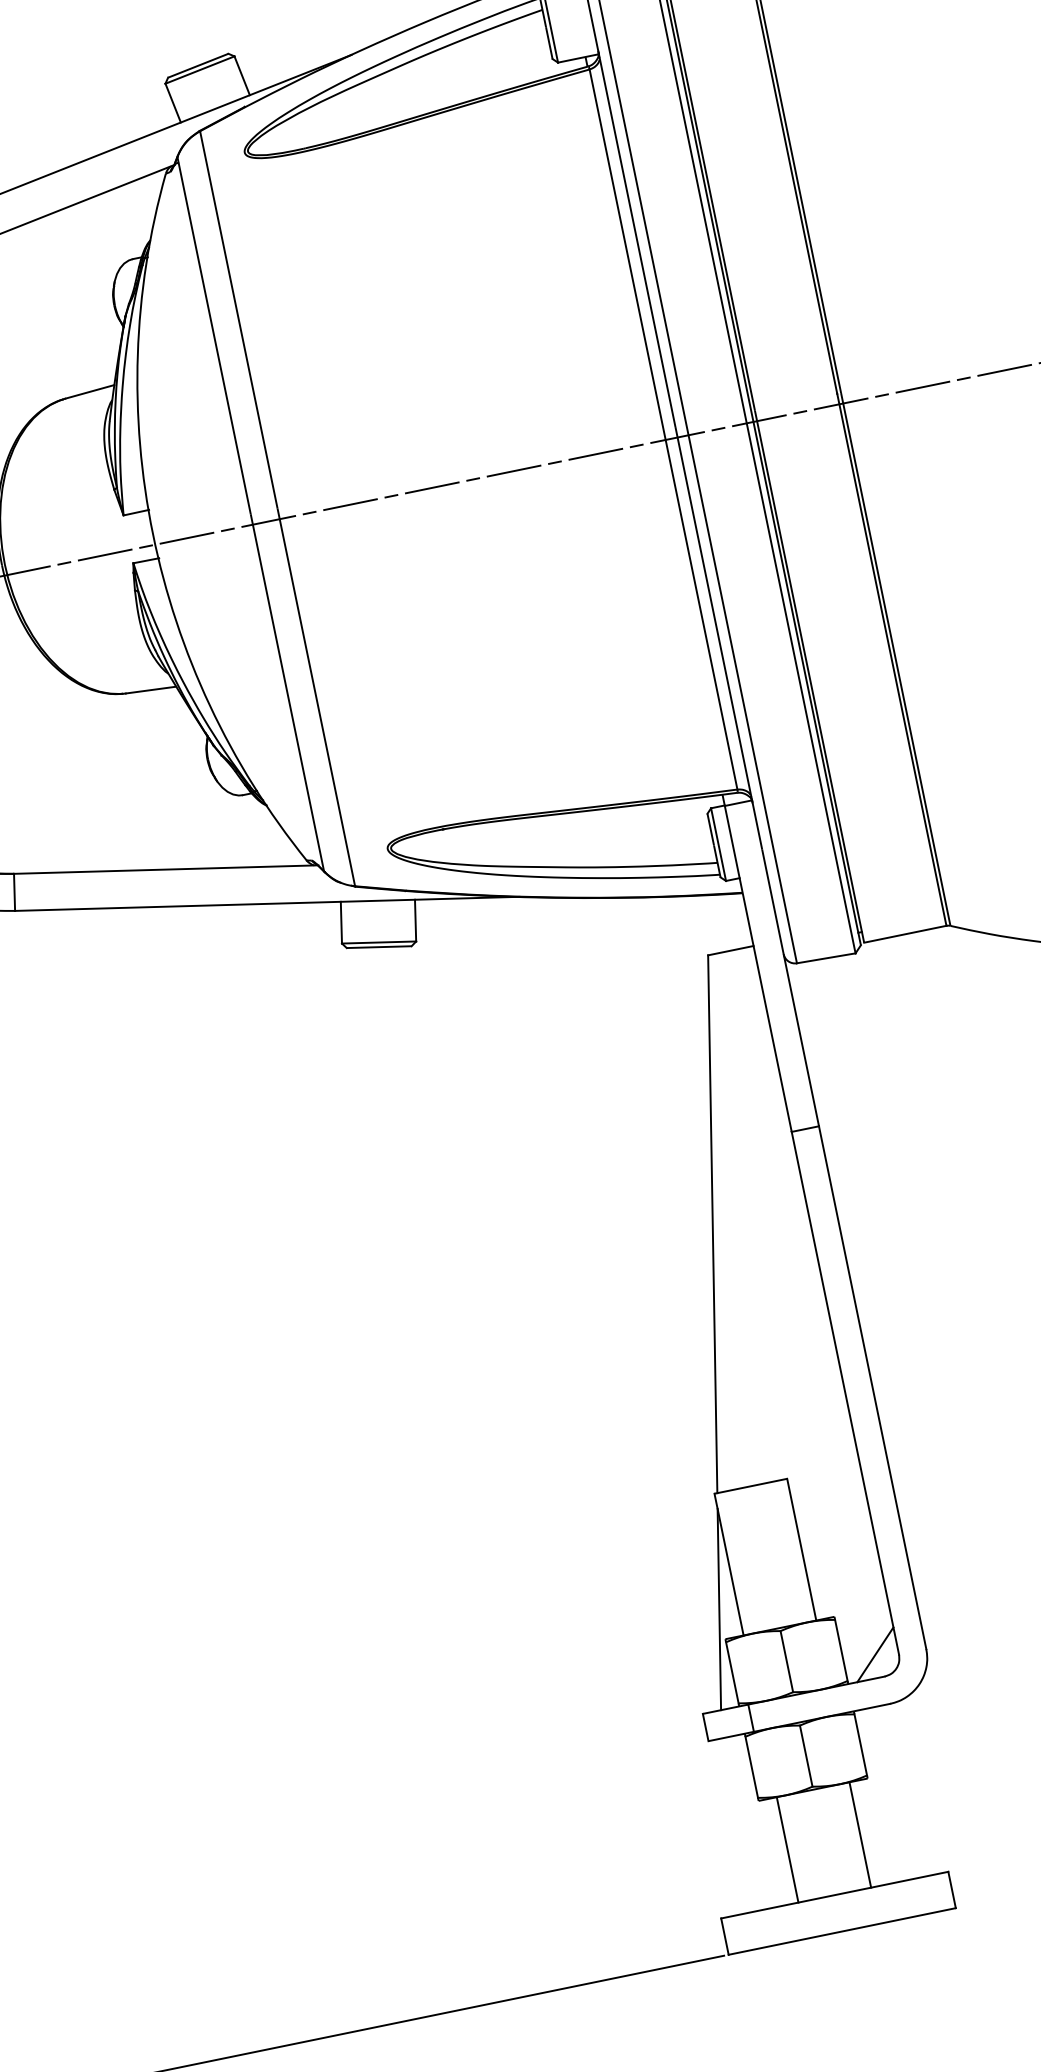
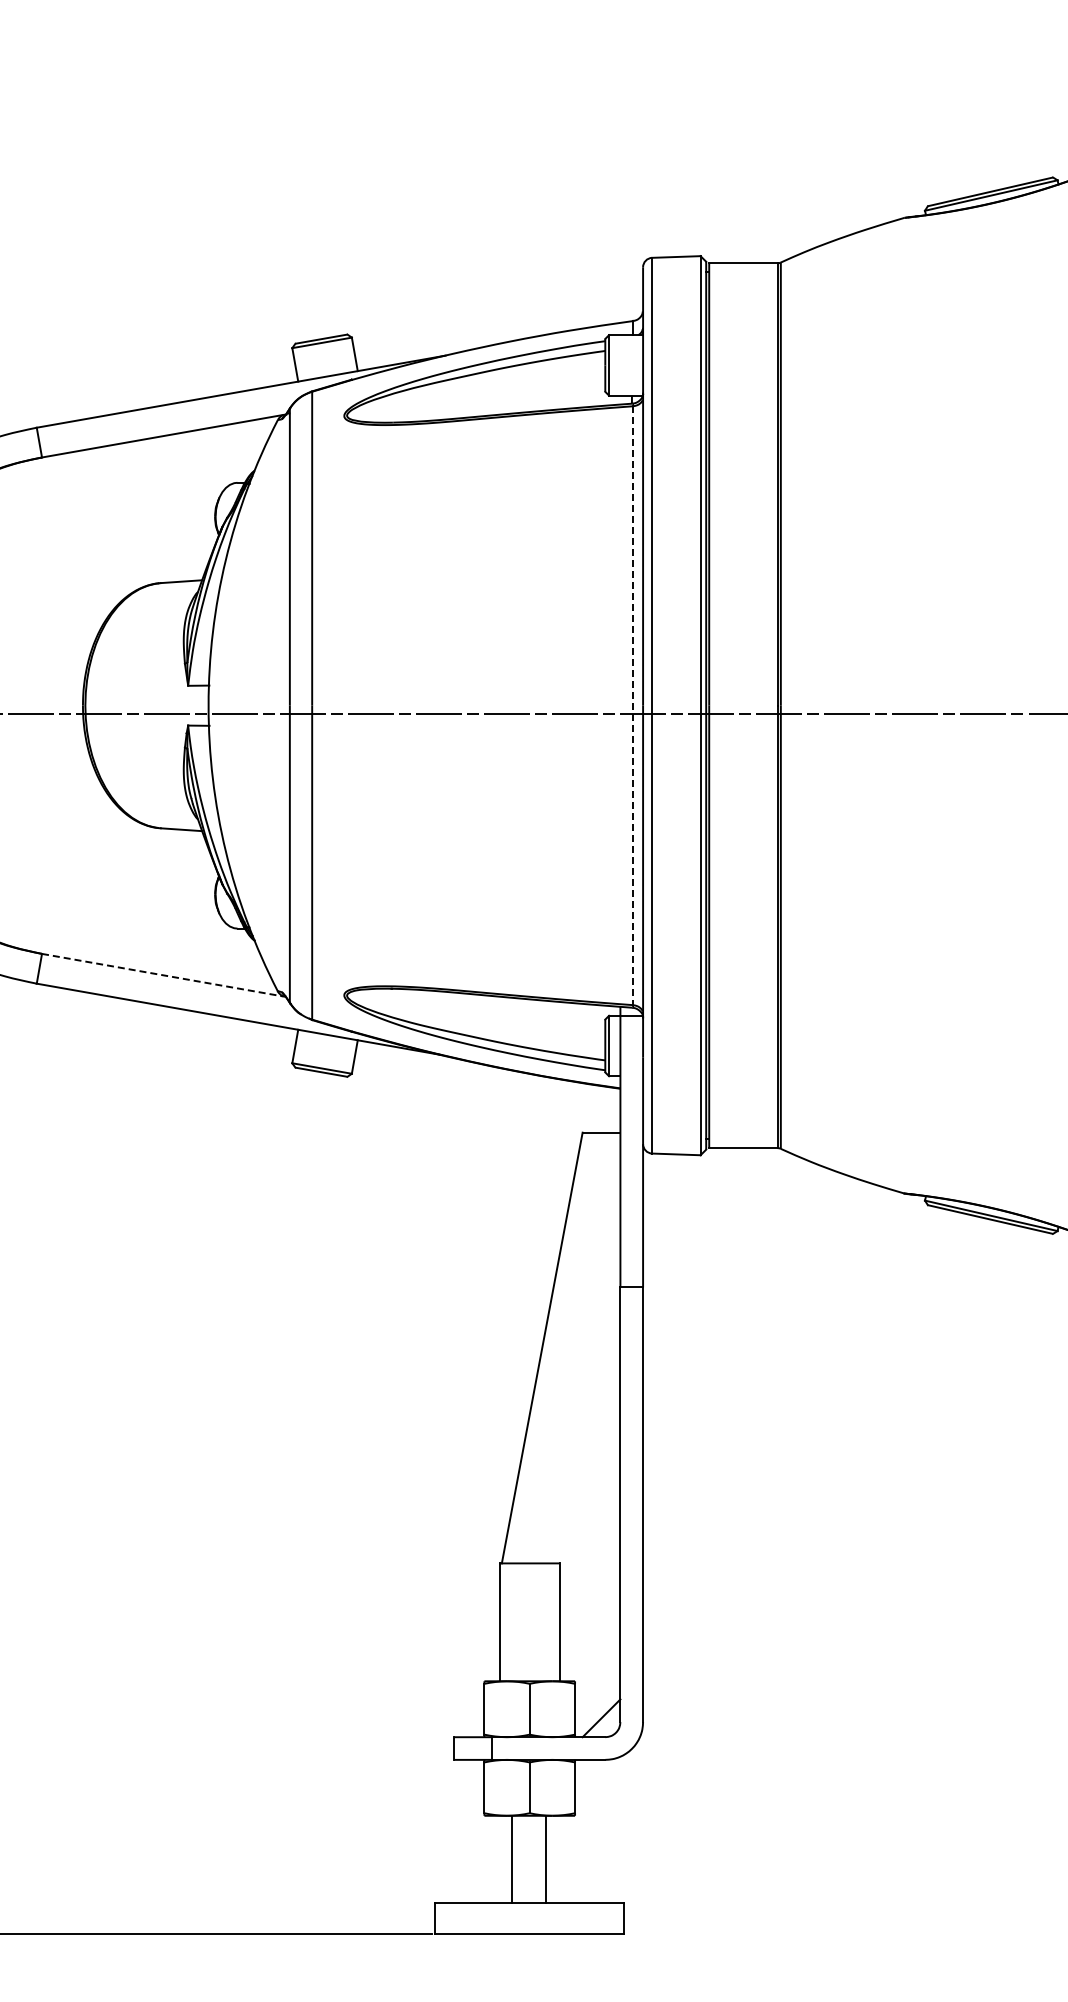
line: (664, 430) -> (633, 706), solid -> dashed
line: (166, 869) -> (164, 975), solid -> dashed
line: (719, 1609) -> (484, 1656), removed
line: (859, 1834) -> (511, 1859), moved
line: (787, 1849) -> (545, 1859), moved

